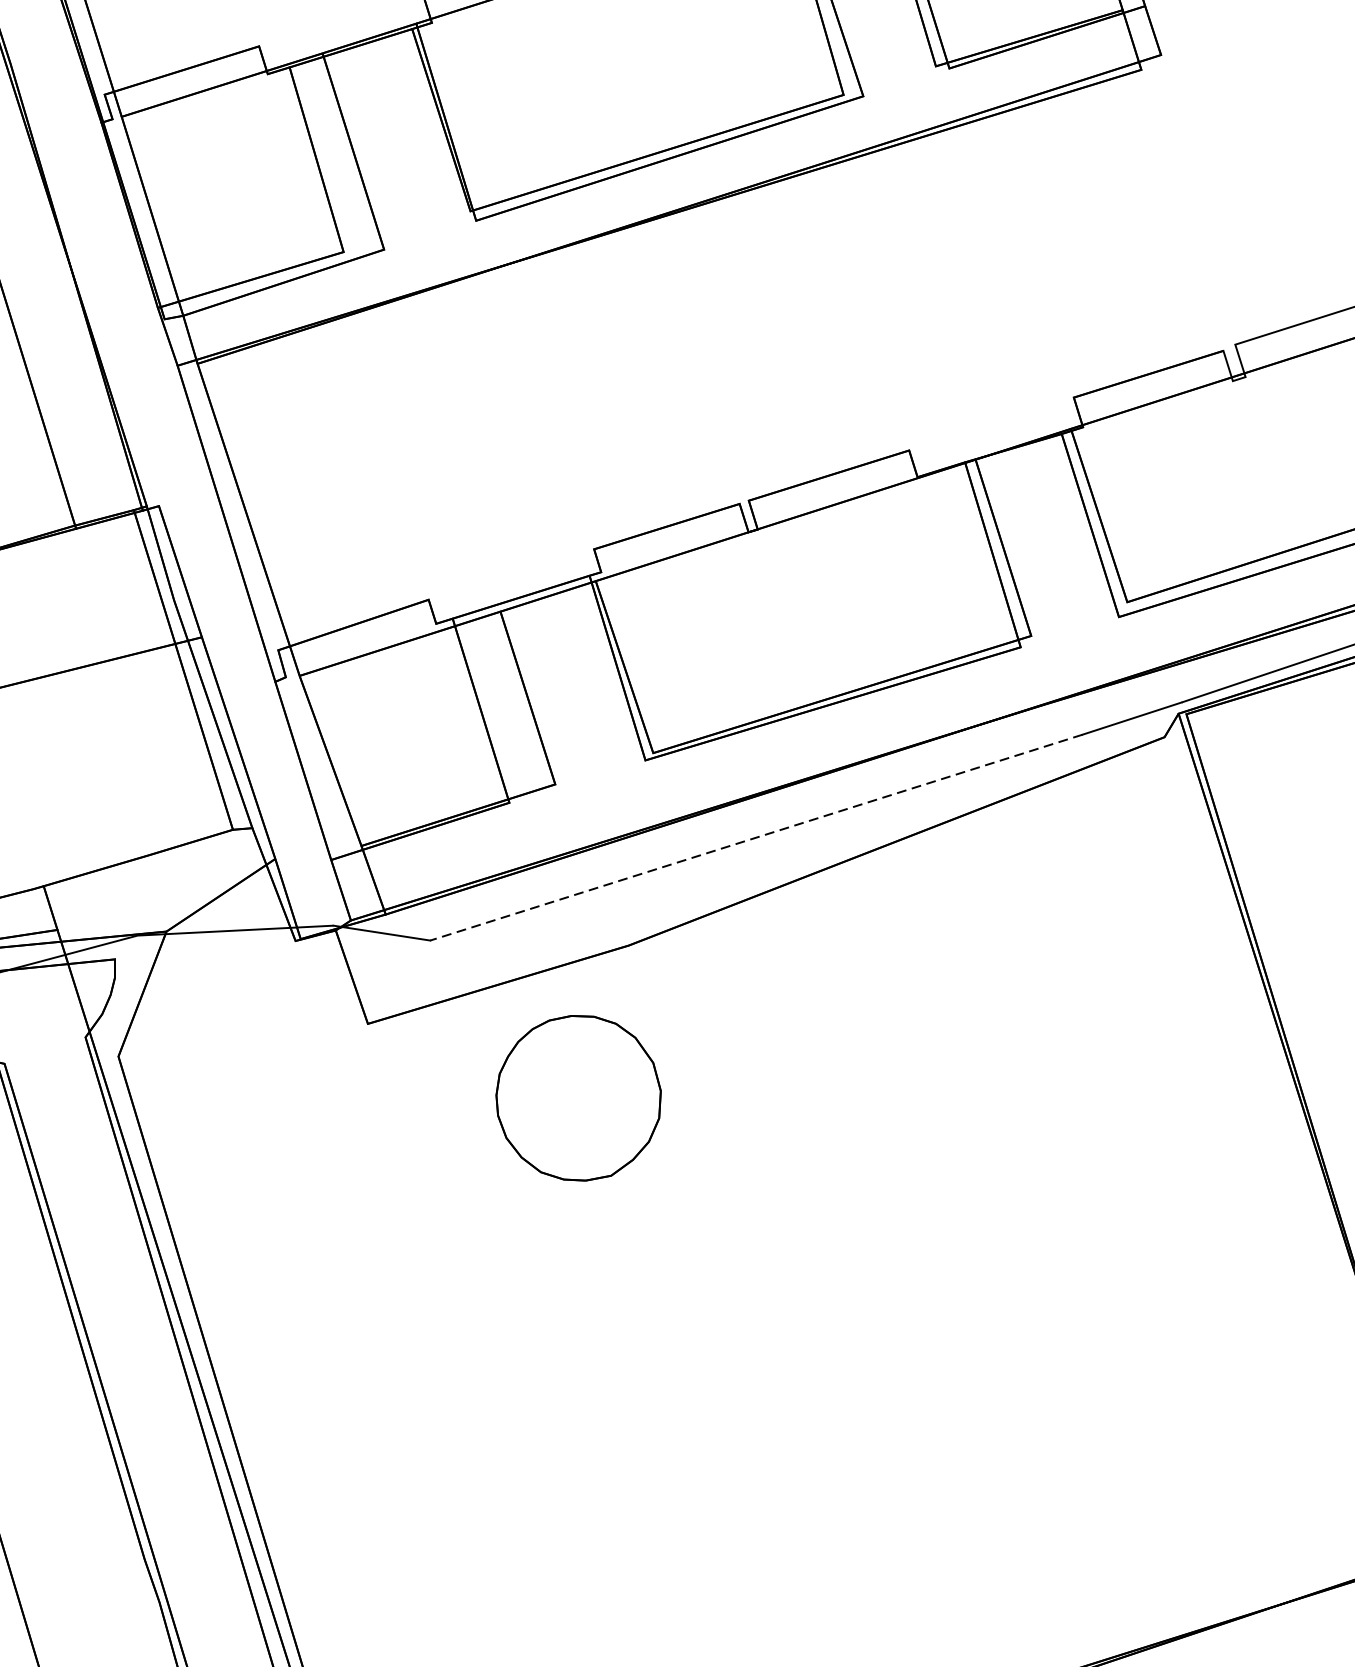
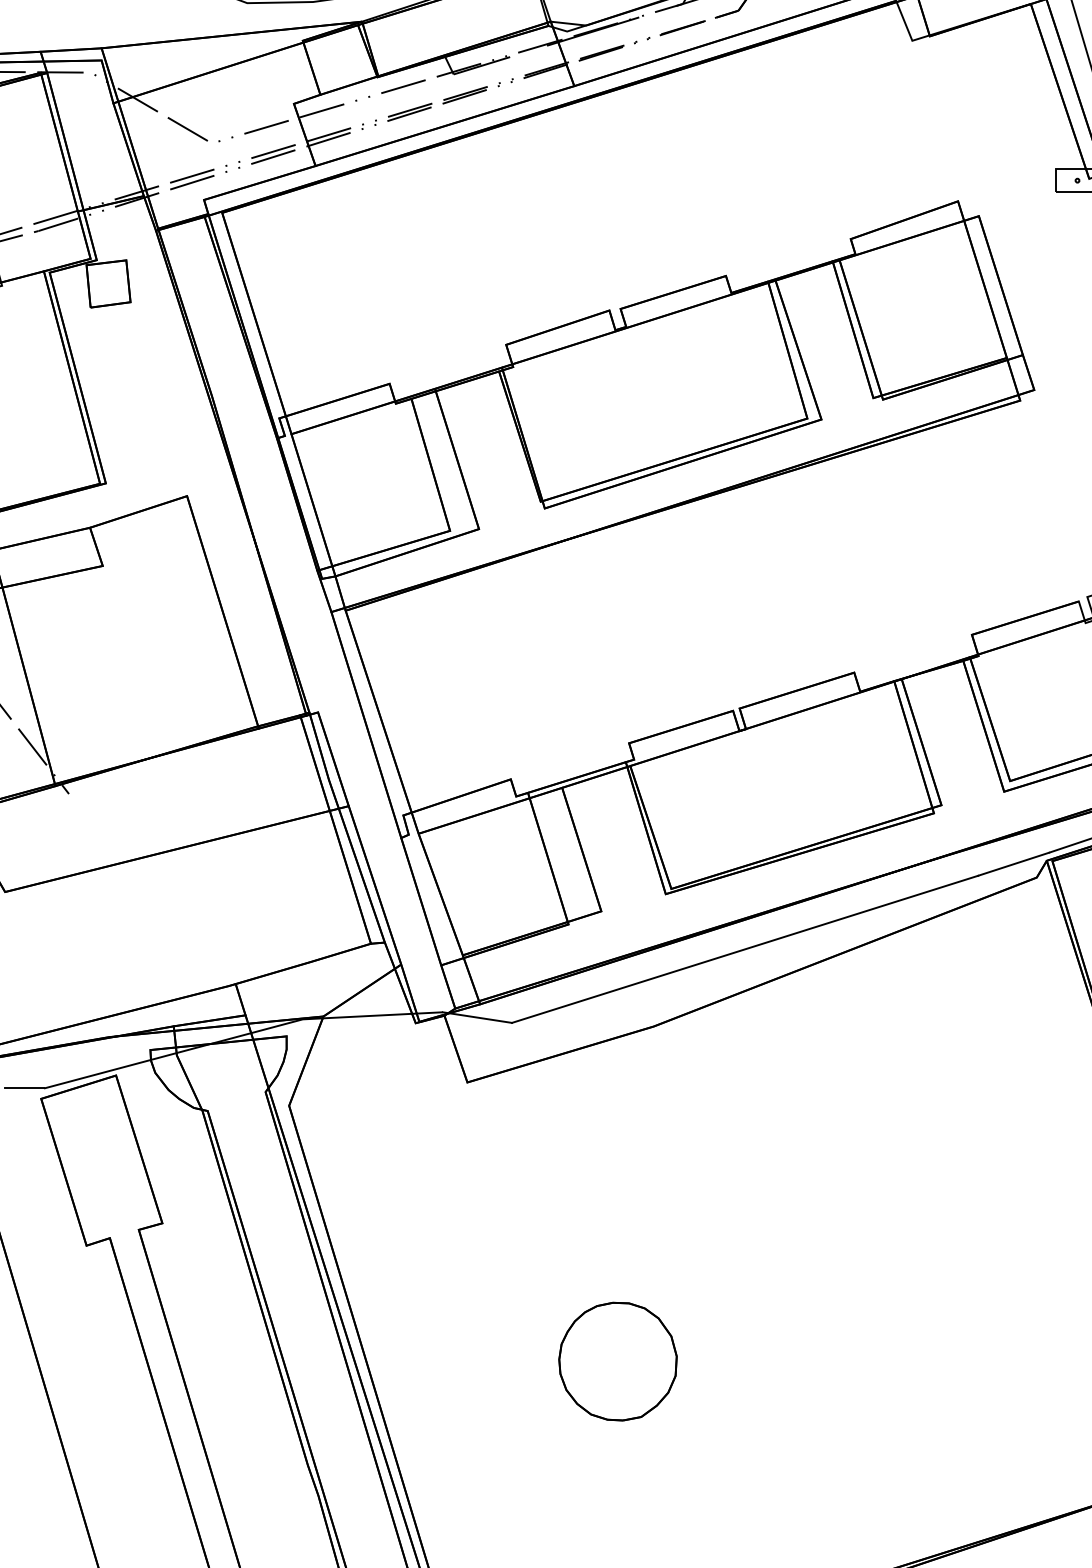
line: (755, 837) -> (744, 949), dashed -> solid
part: (577, 1098) -> (617, 1361), moved

